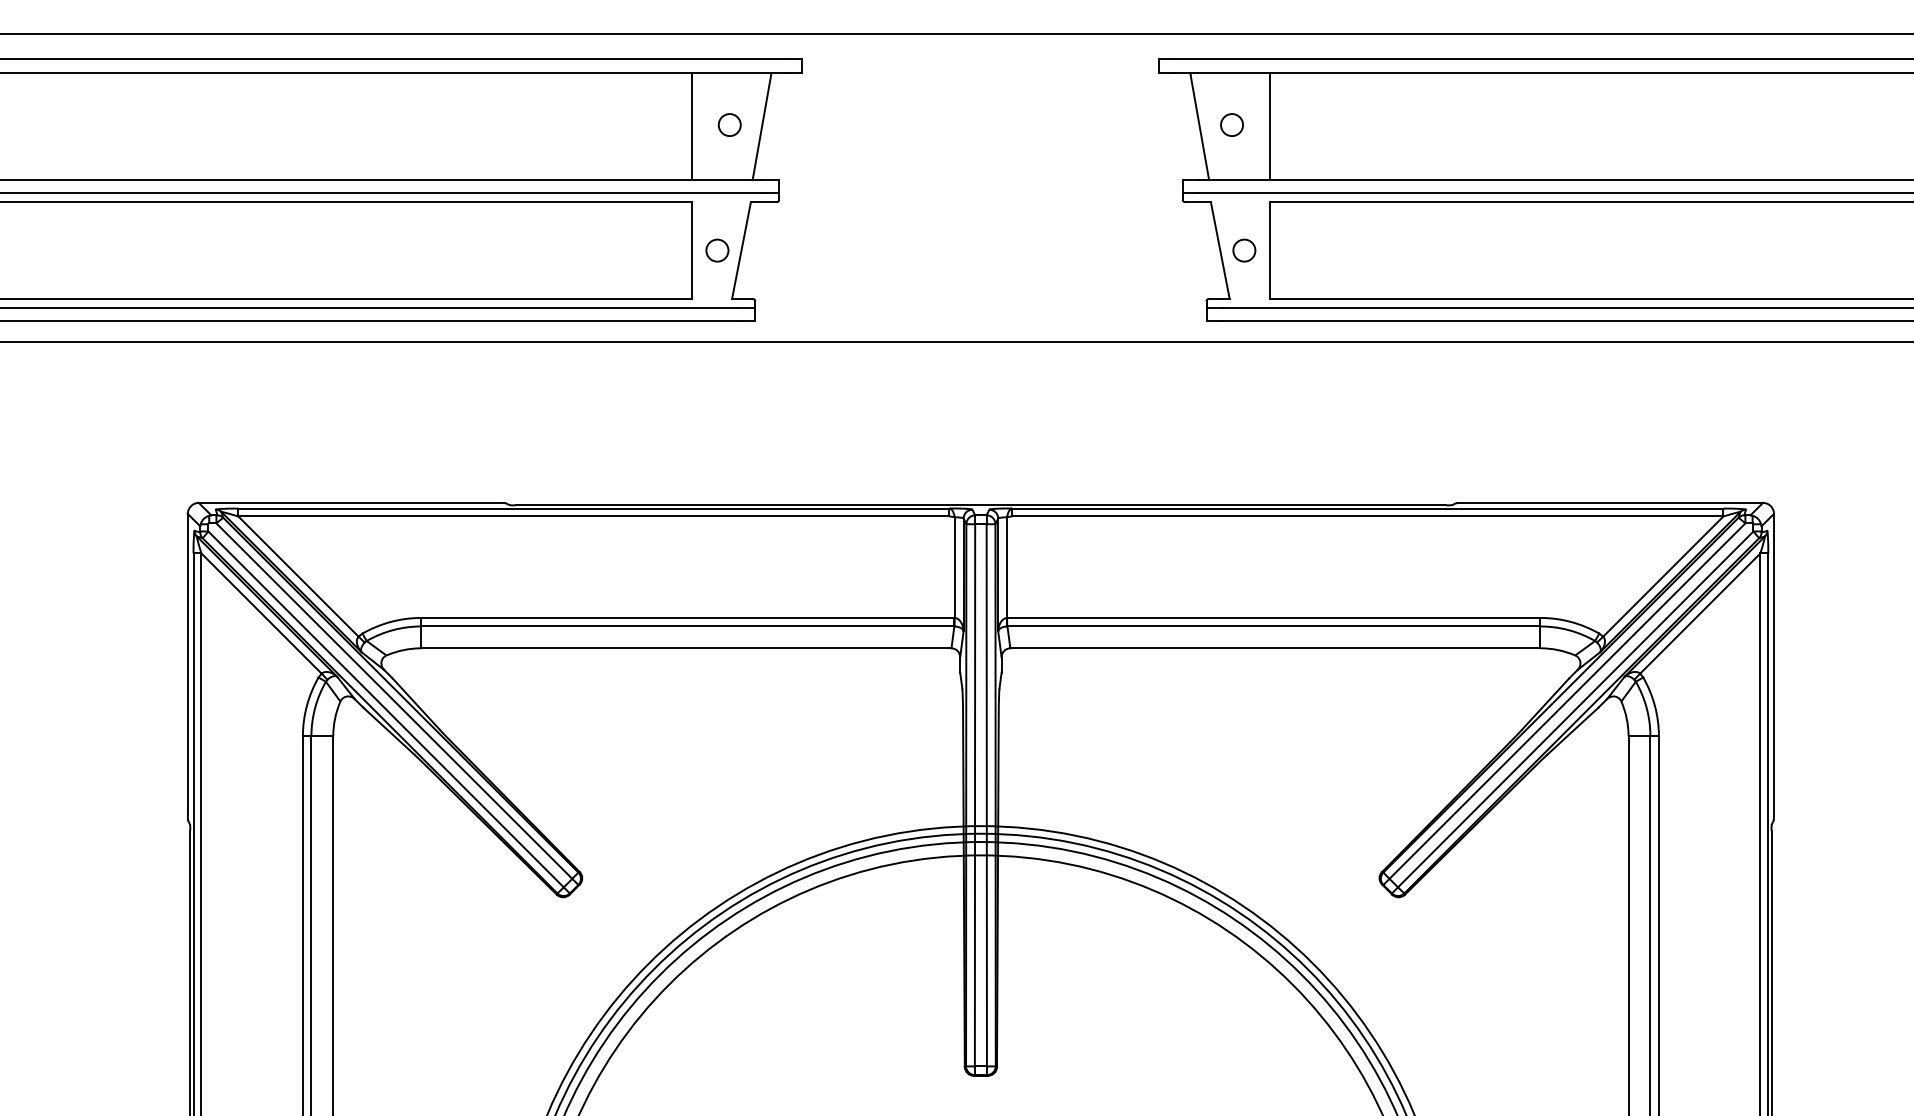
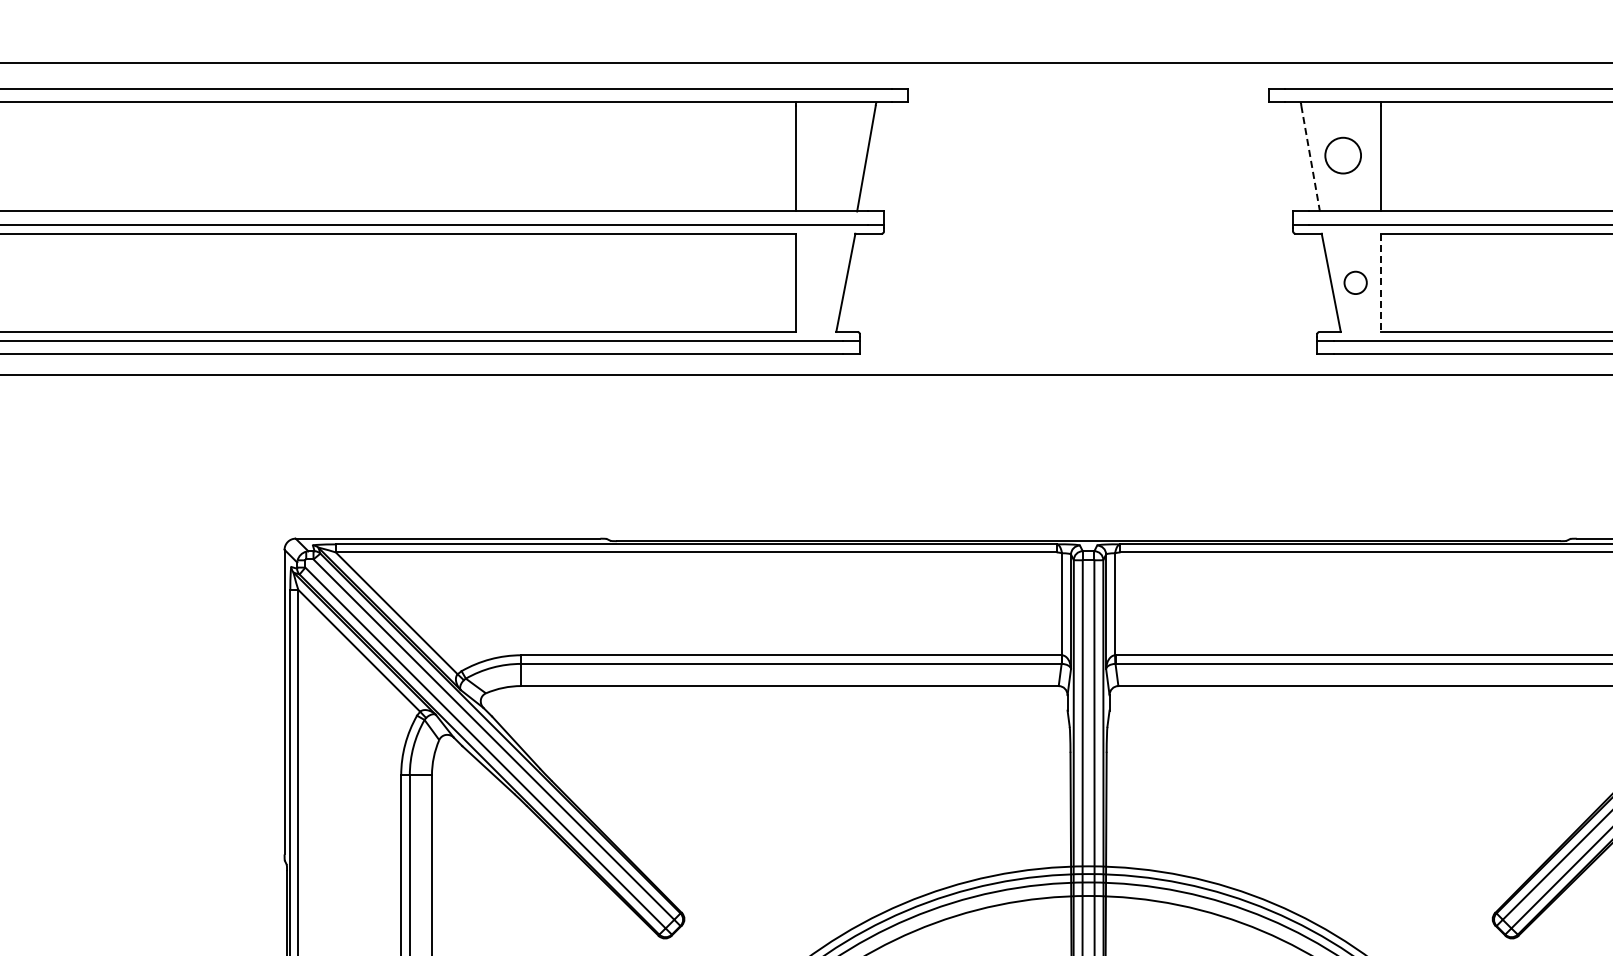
circle: (729, 124) -> (833, 155), removed
circle: (1231, 124) -> (1342, 155), size x1.6
line: (1199, 128) -> (1310, 159), solid -> dashed
circle: (717, 250) -> (821, 282), removed
line: (1269, 251) -> (1381, 283), solid -> dashed

